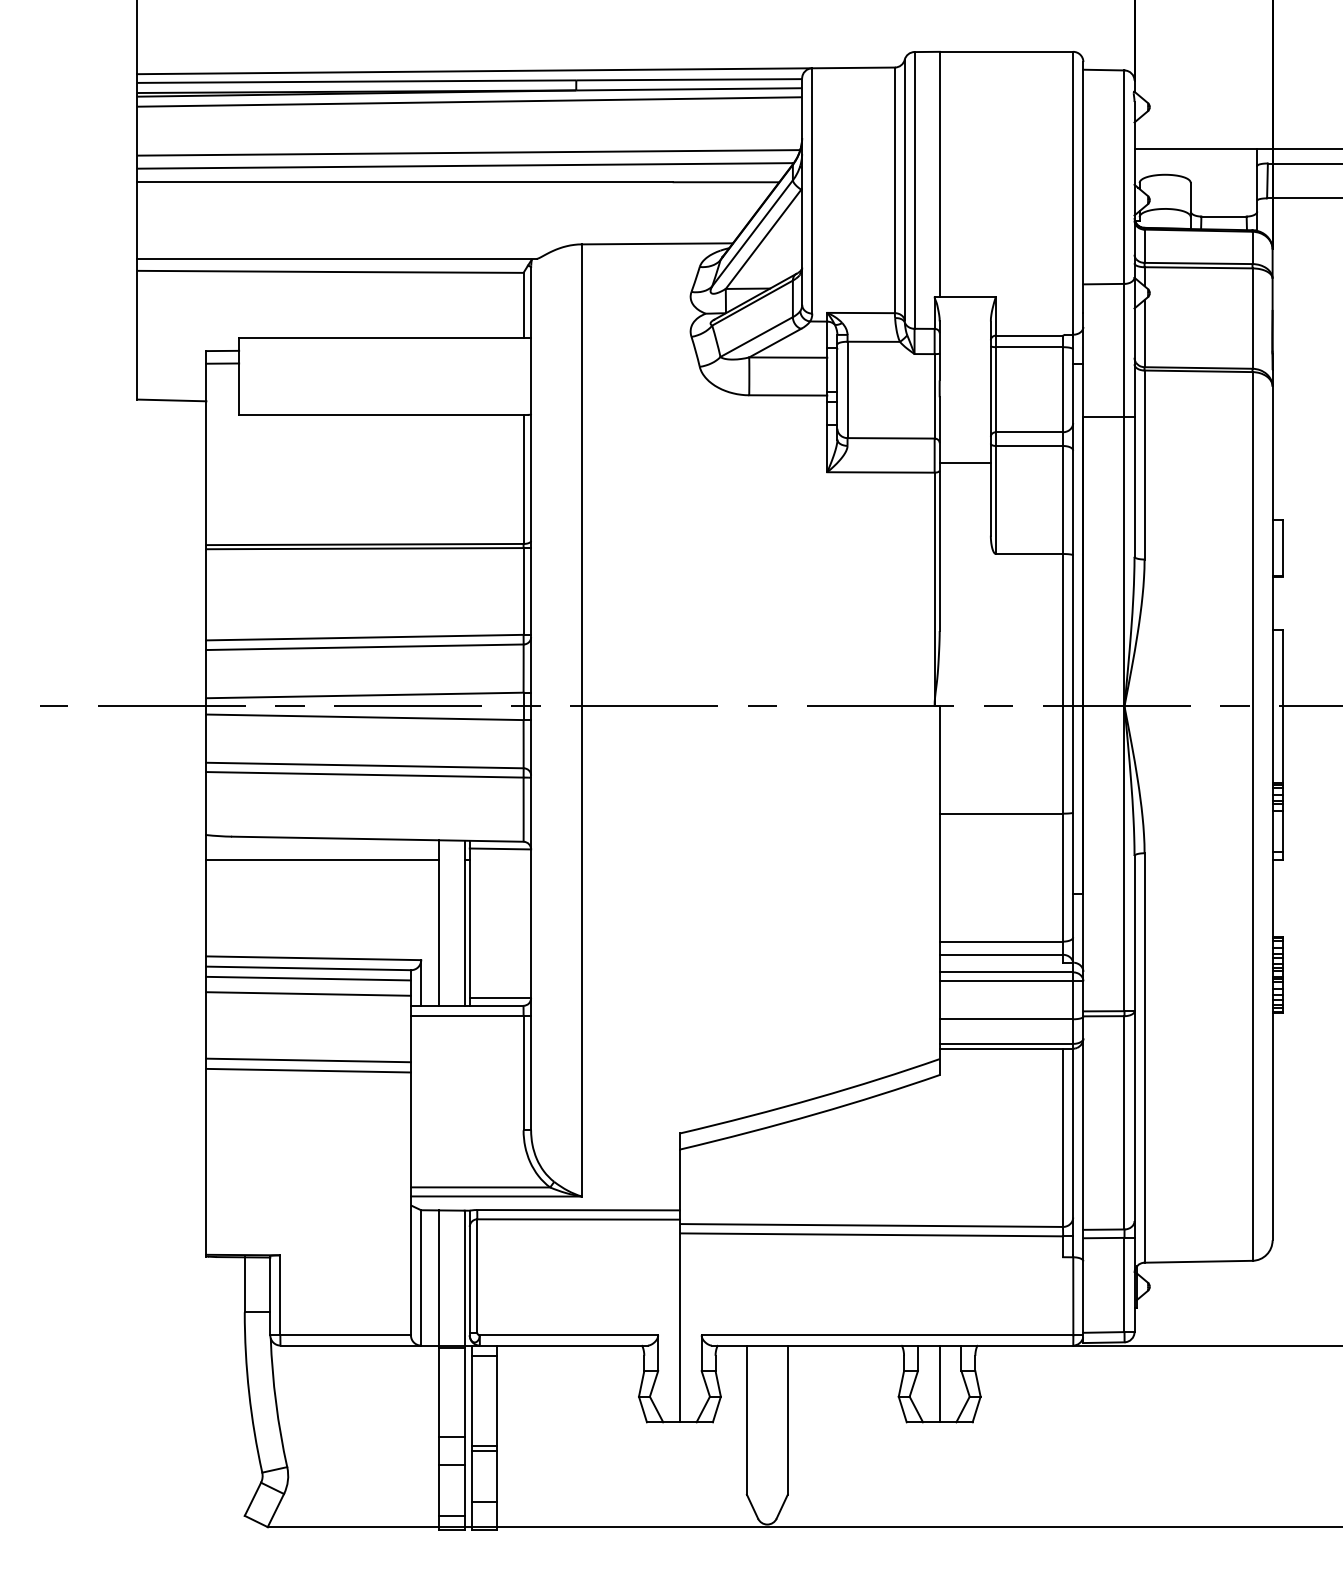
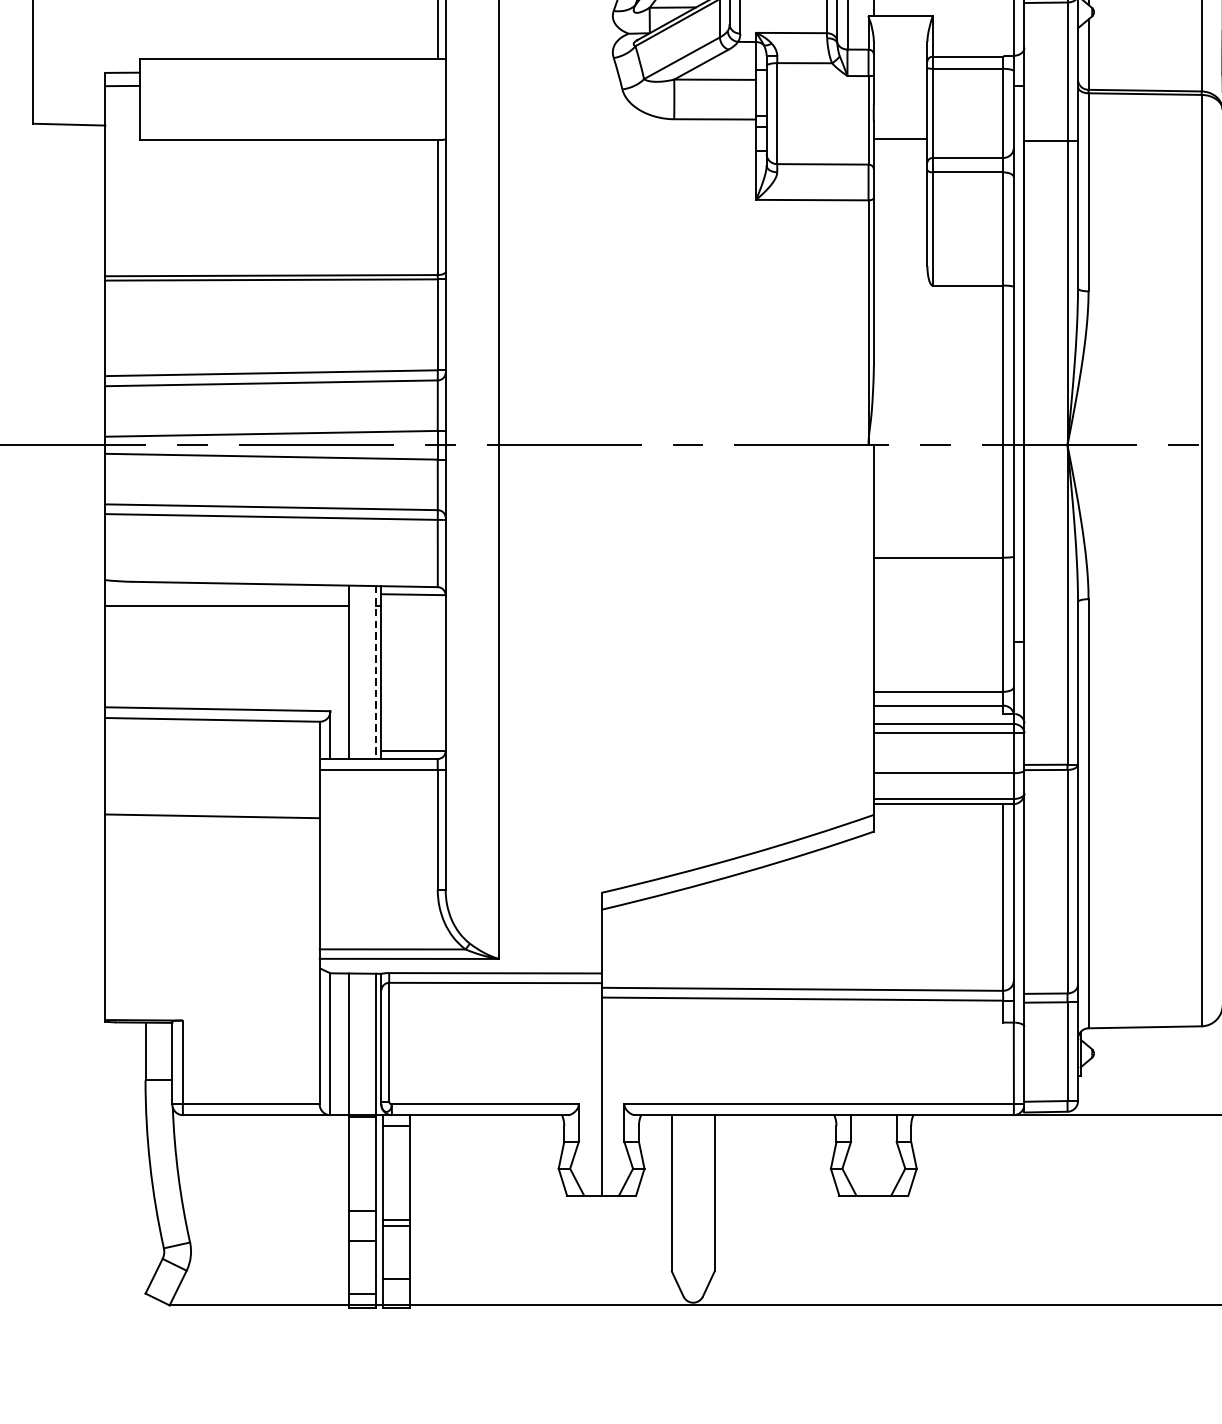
line: (964, 462) -> (899, 138), moved
line: (464, 923) -> (375, 672), solid -> dashed
line: (308, 978) -> (212, 730), removed
line: (308, 993) -> (212, 746), removed
line: (308, 1070) -> (212, 826), removed
line: (939, 1383) -> (873, 1154), removed

